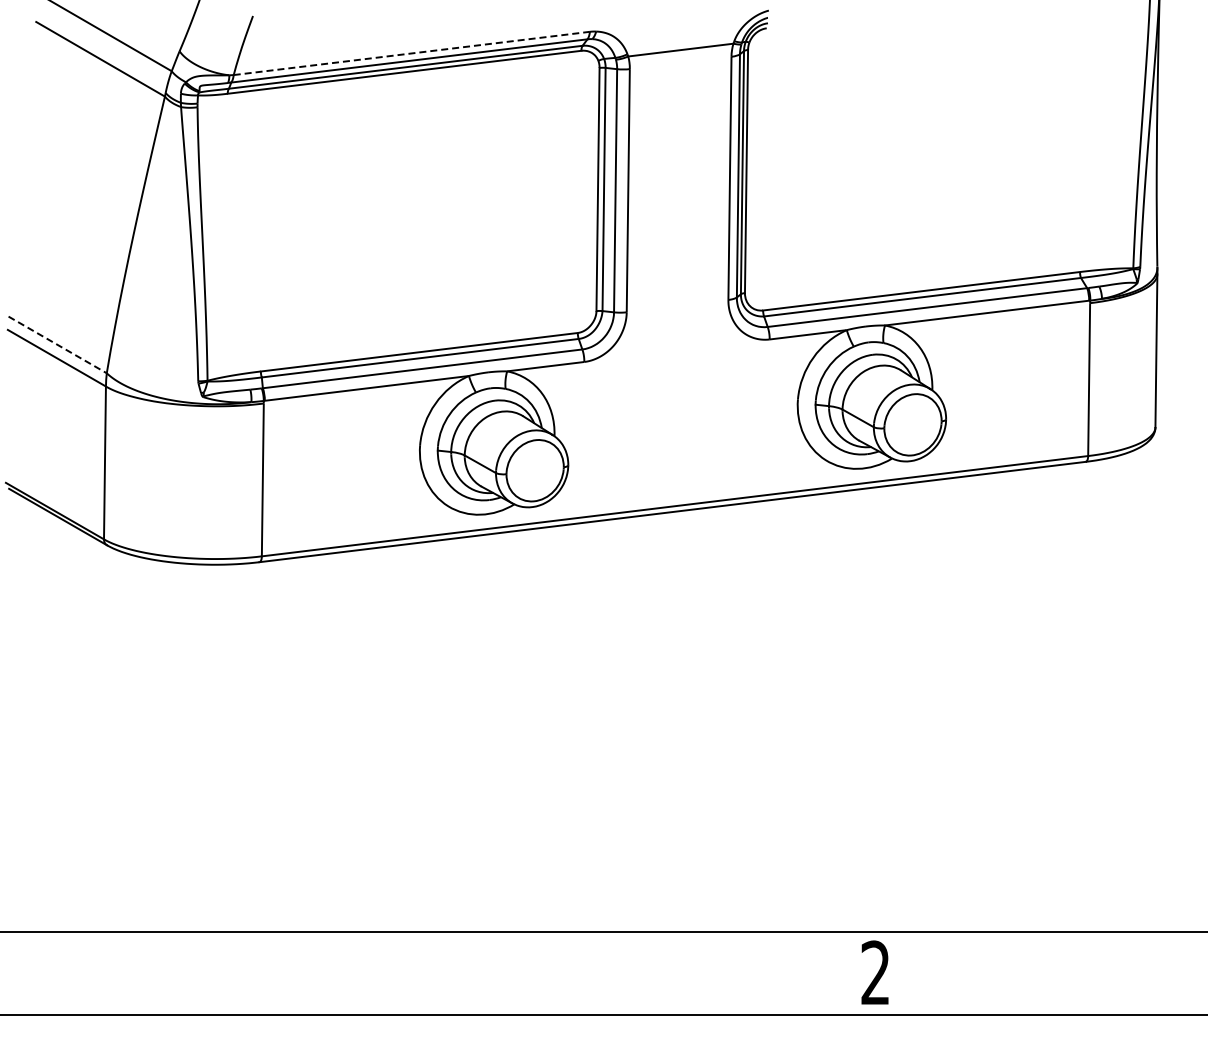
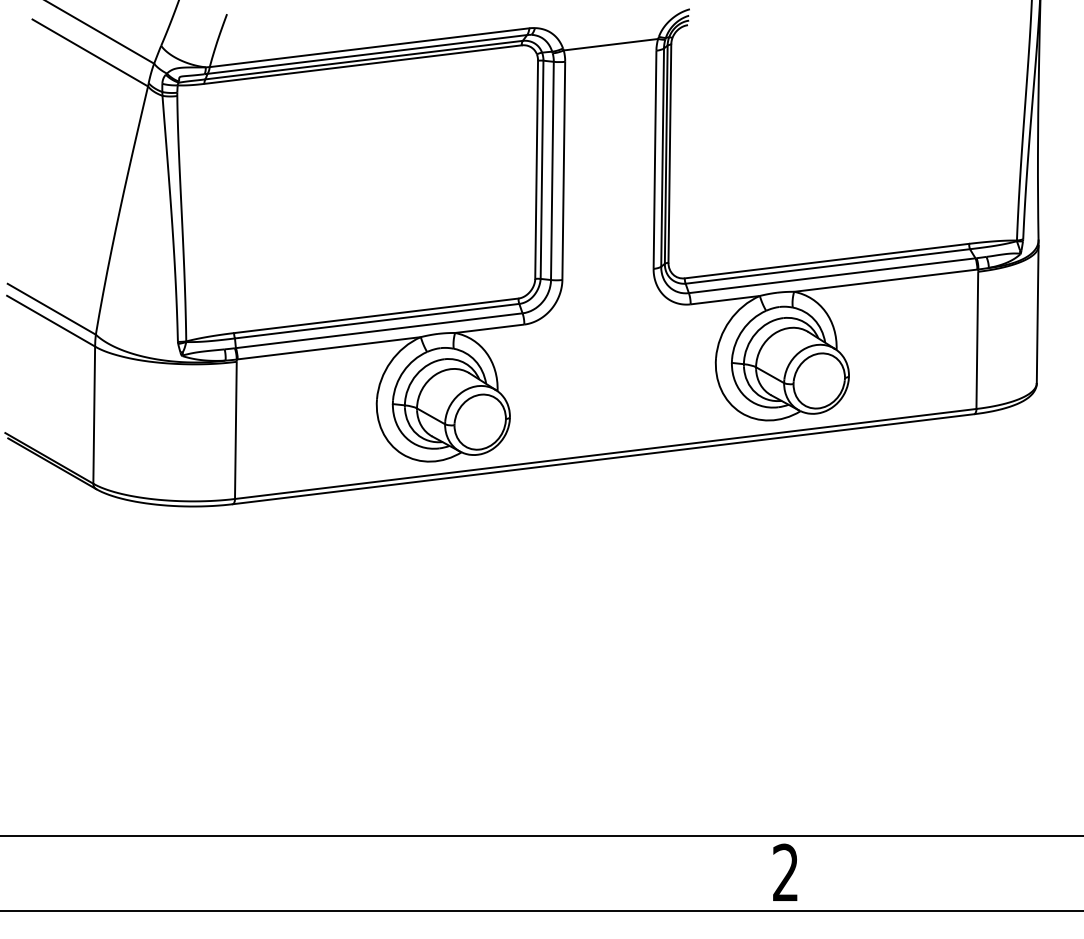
line: (412, 53) -> (370, 47), dashed -> solid
line: (57, 344) -> (51, 308), dashed -> solid

